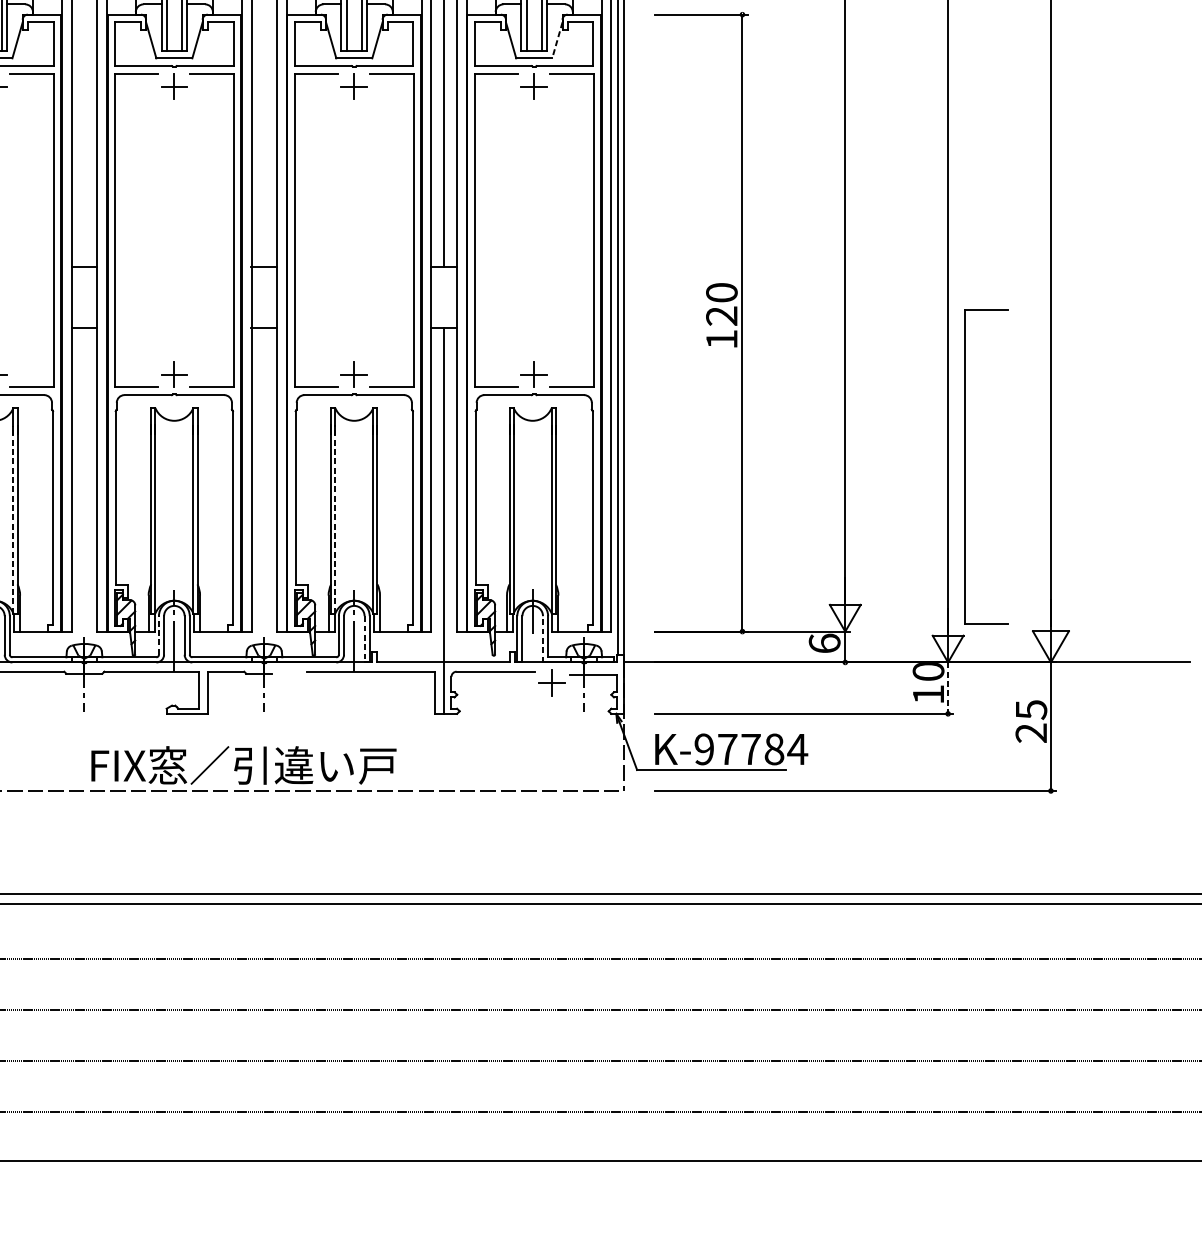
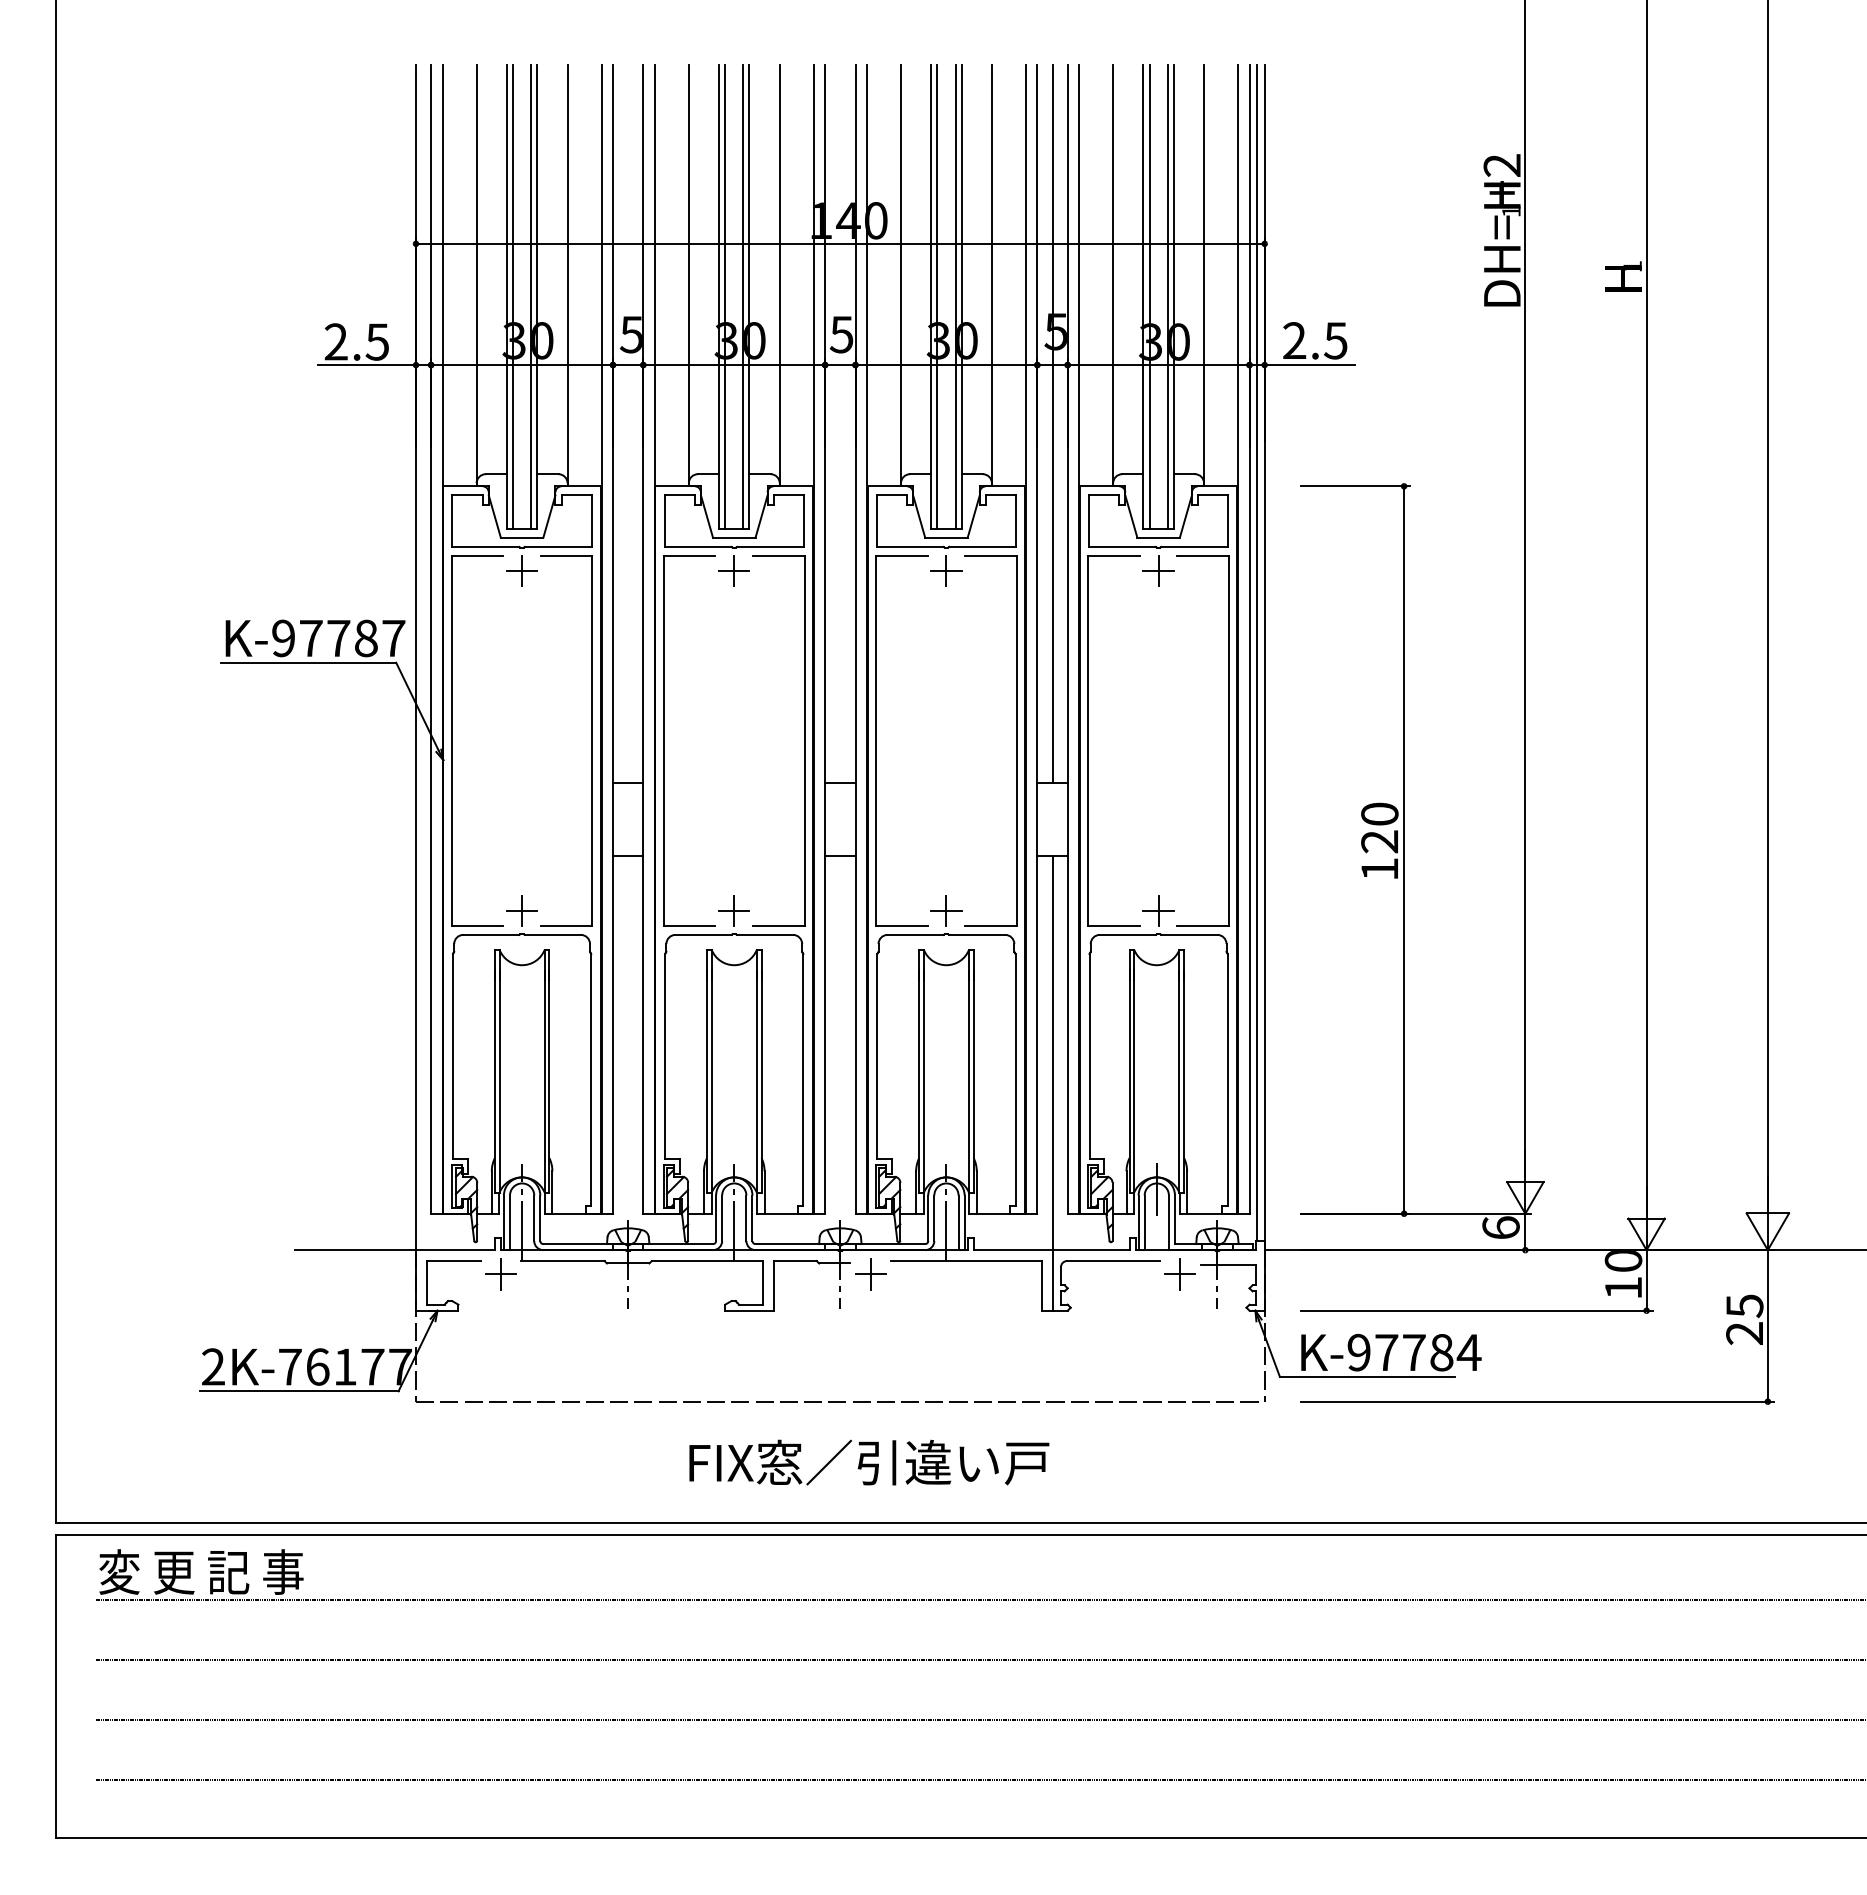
line: (557, 41) -> (1185, 517), dashed -> solid
part: (964, 466) -> (1666, 1019), removed
line: (335, 518) -> (924, 1080), dashed -> solid
line: (13, 519) -> (544, 1081), dashed -> solid
line: (159, 635) -> (716, 1218), dashed -> solid
line: (364, 639) -> (958, 1223), dashed -> solid
line: (542, 639) -> (1168, 1222), dashed -> solid
part: (289, 683) -> (870, 1274), added
line: (948, 688) -> (1646, 1280), dashed -> solid
text: (244, 765) -> (869, 1462), moved

